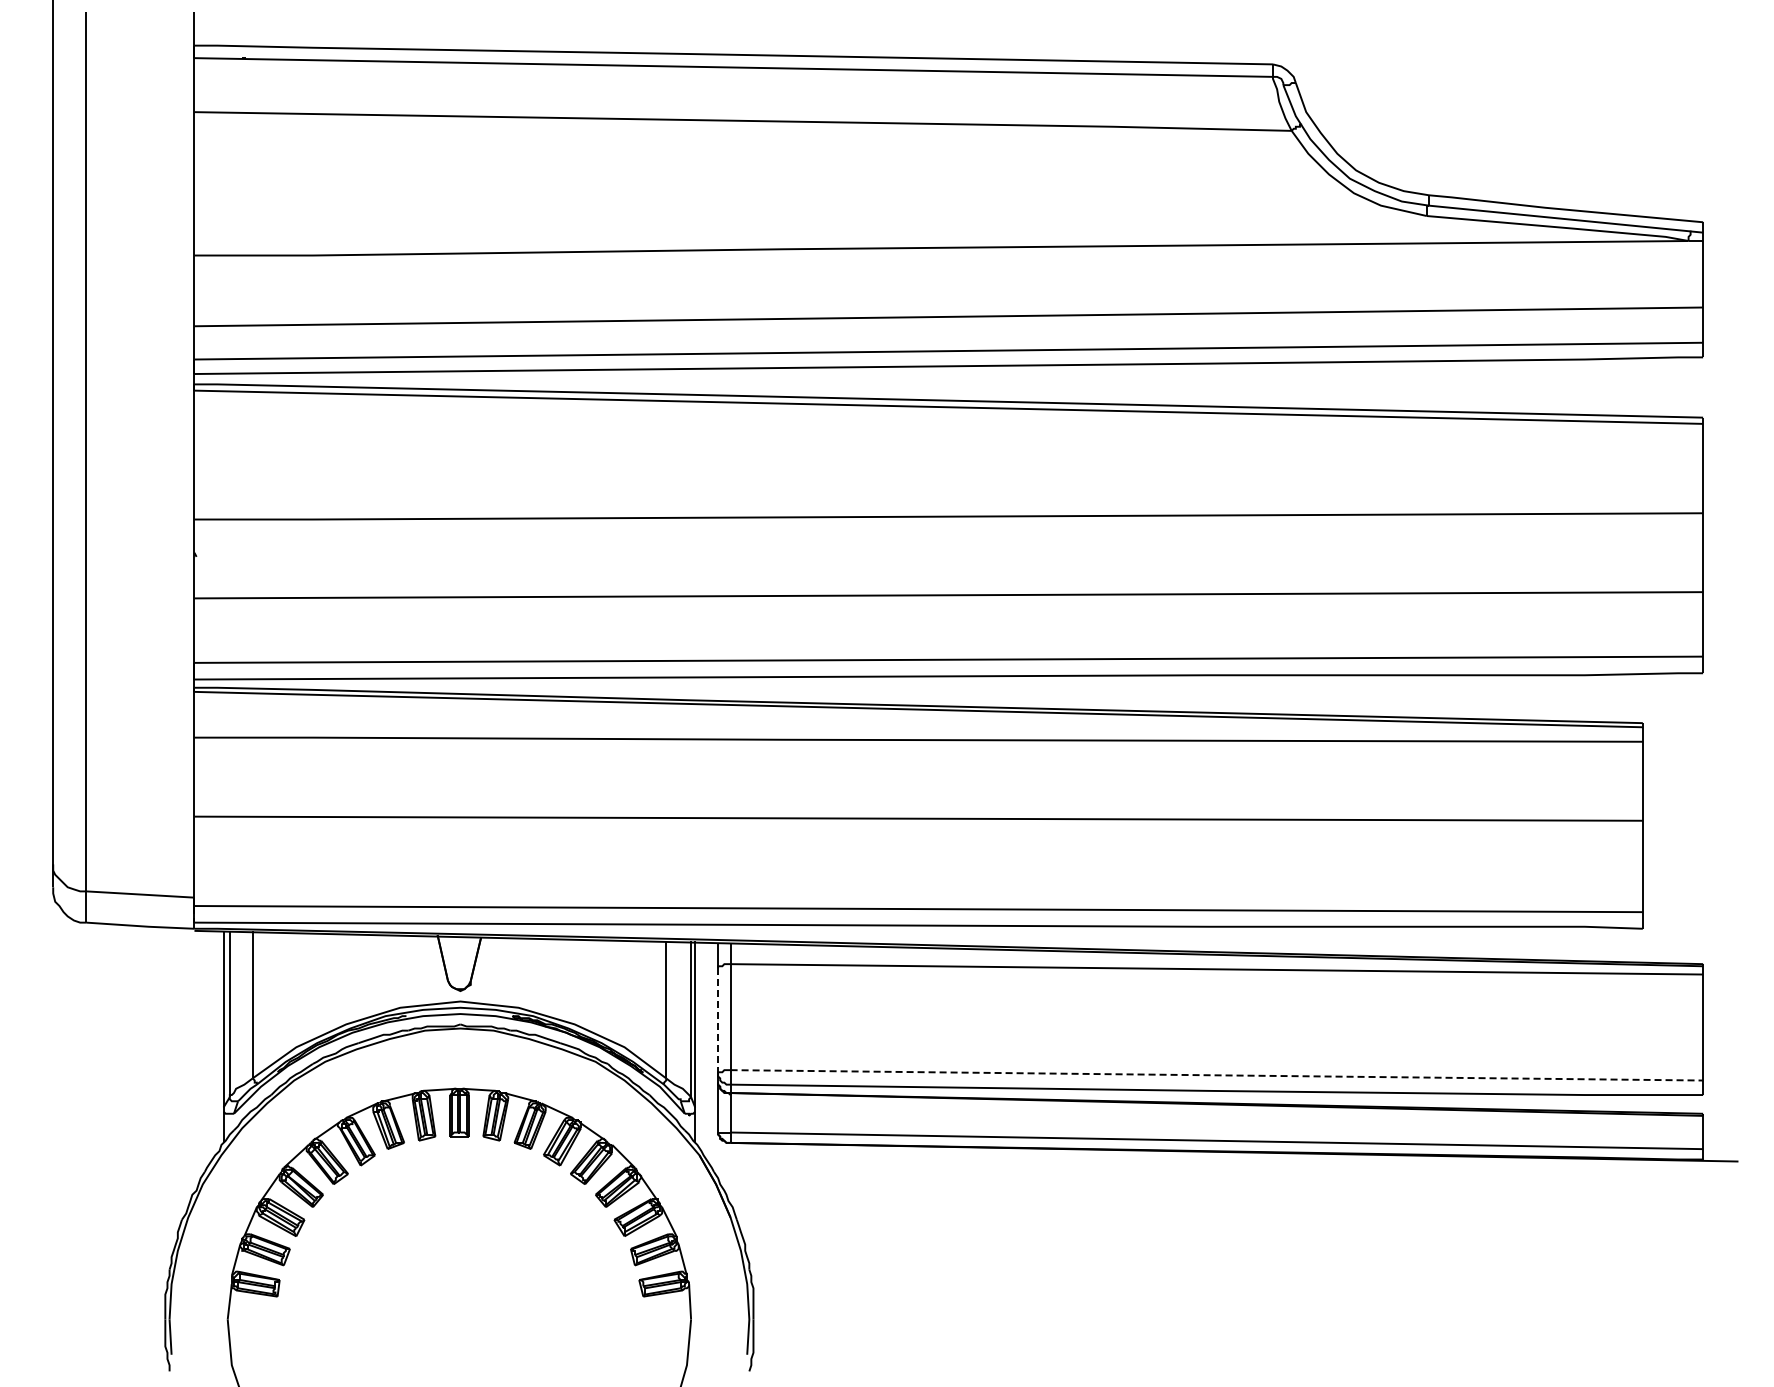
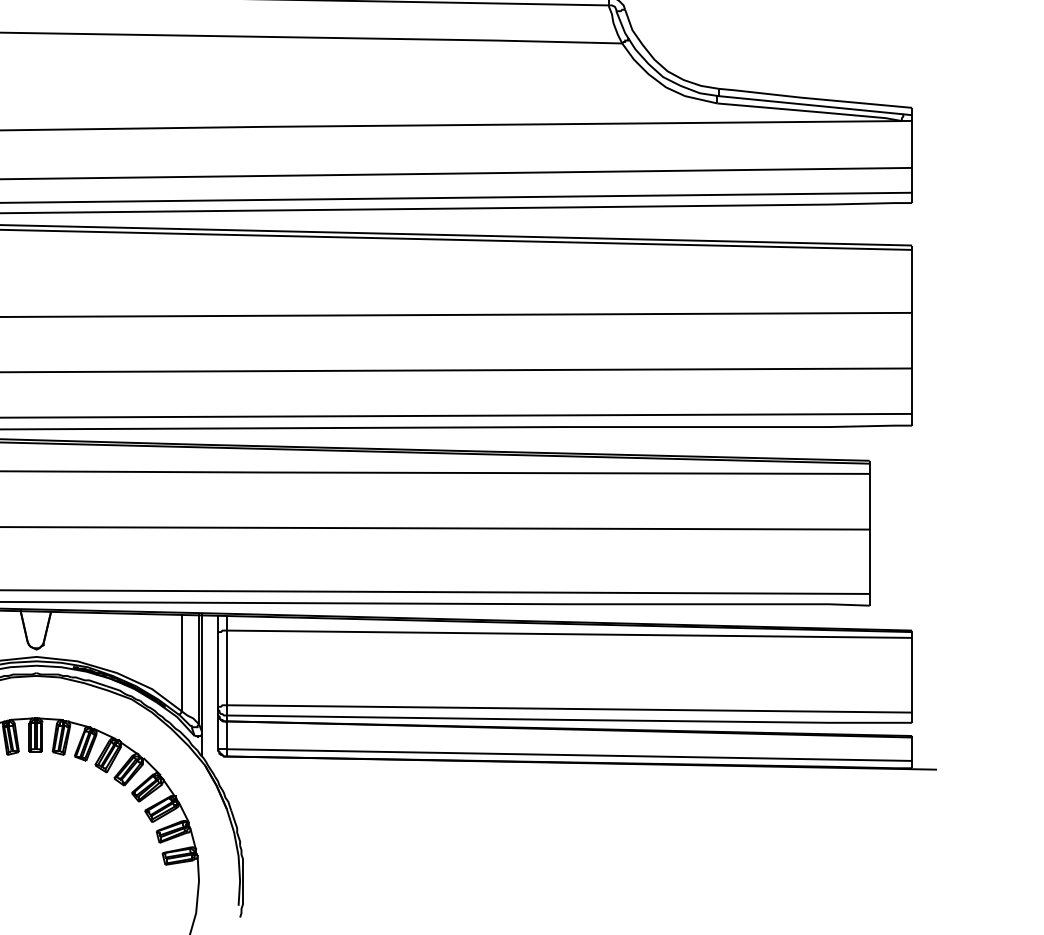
line: (718, 1021) -> (218, 671), dashed -> solid
line: (1217, 1075) -> (569, 709), dashed -> solid

